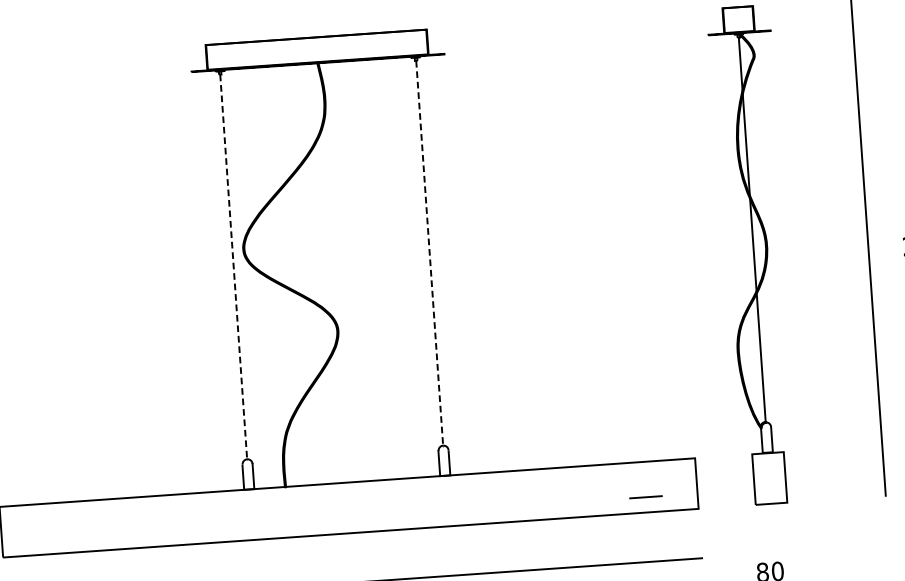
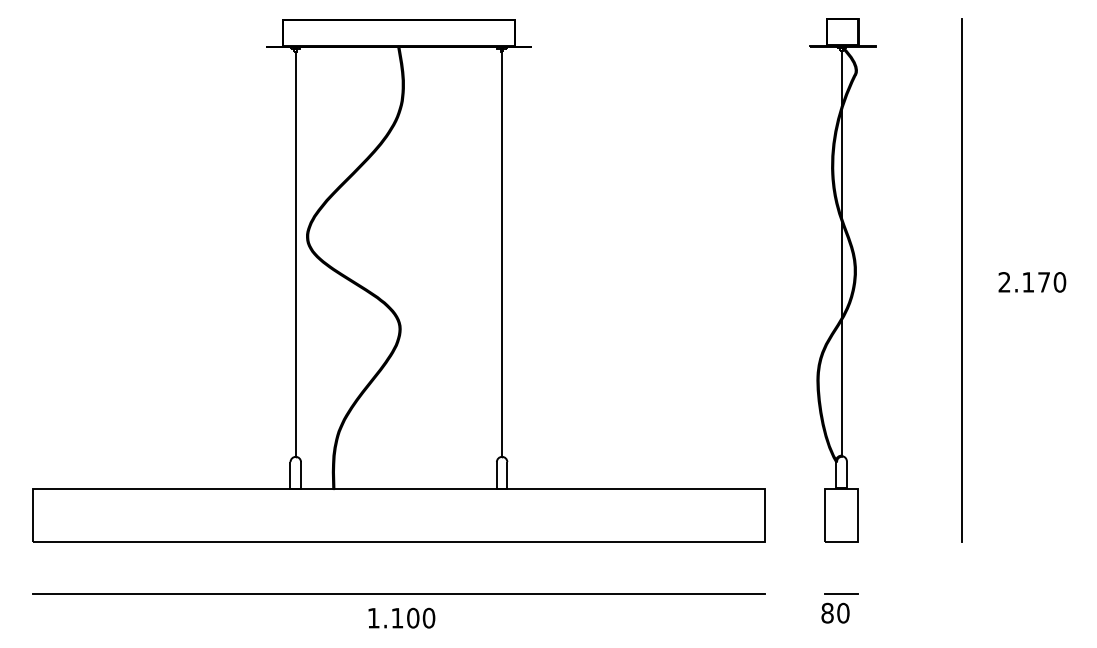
line: (430, 253) -> (502, 254), dashed -> solid
line: (233, 267) -> (295, 254), dashed -> solid
line: (645, 496) -> (841, 593), moved

